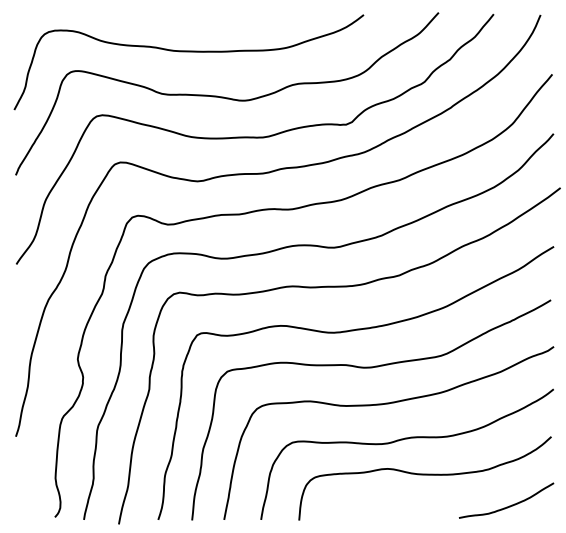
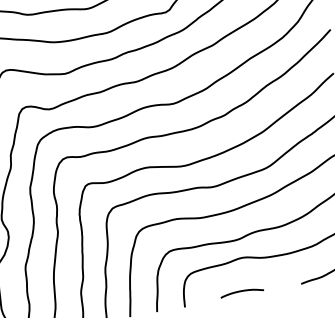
curve: (378, 513) -> (241, 291), added

